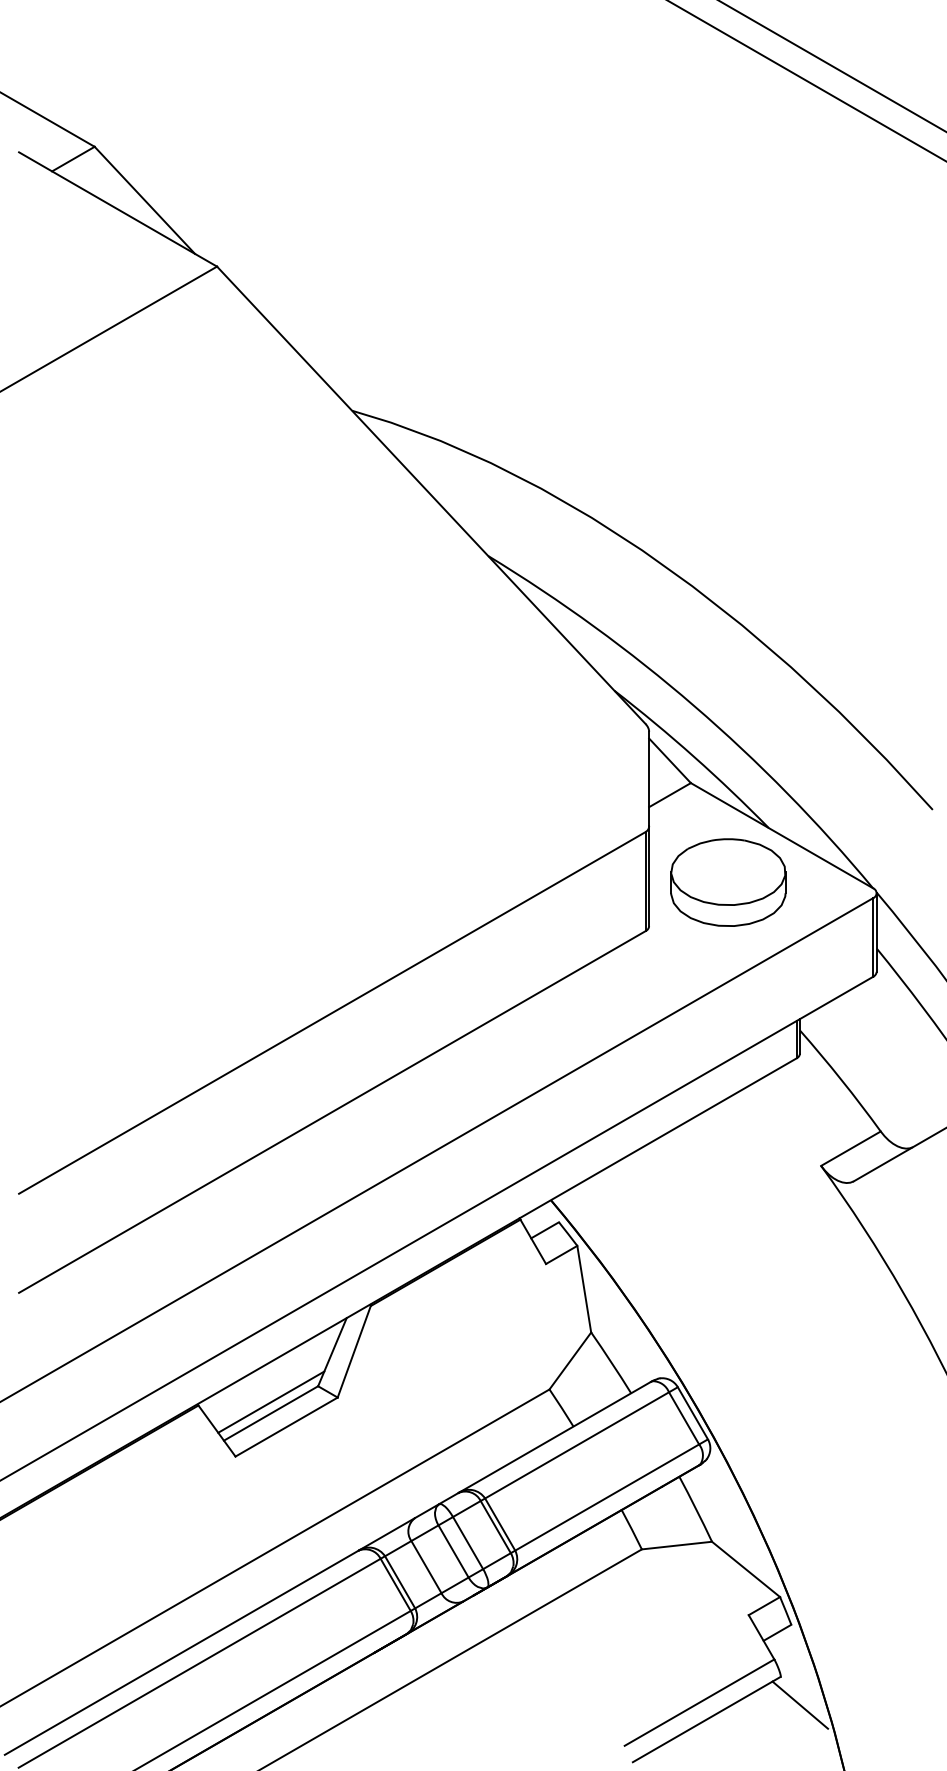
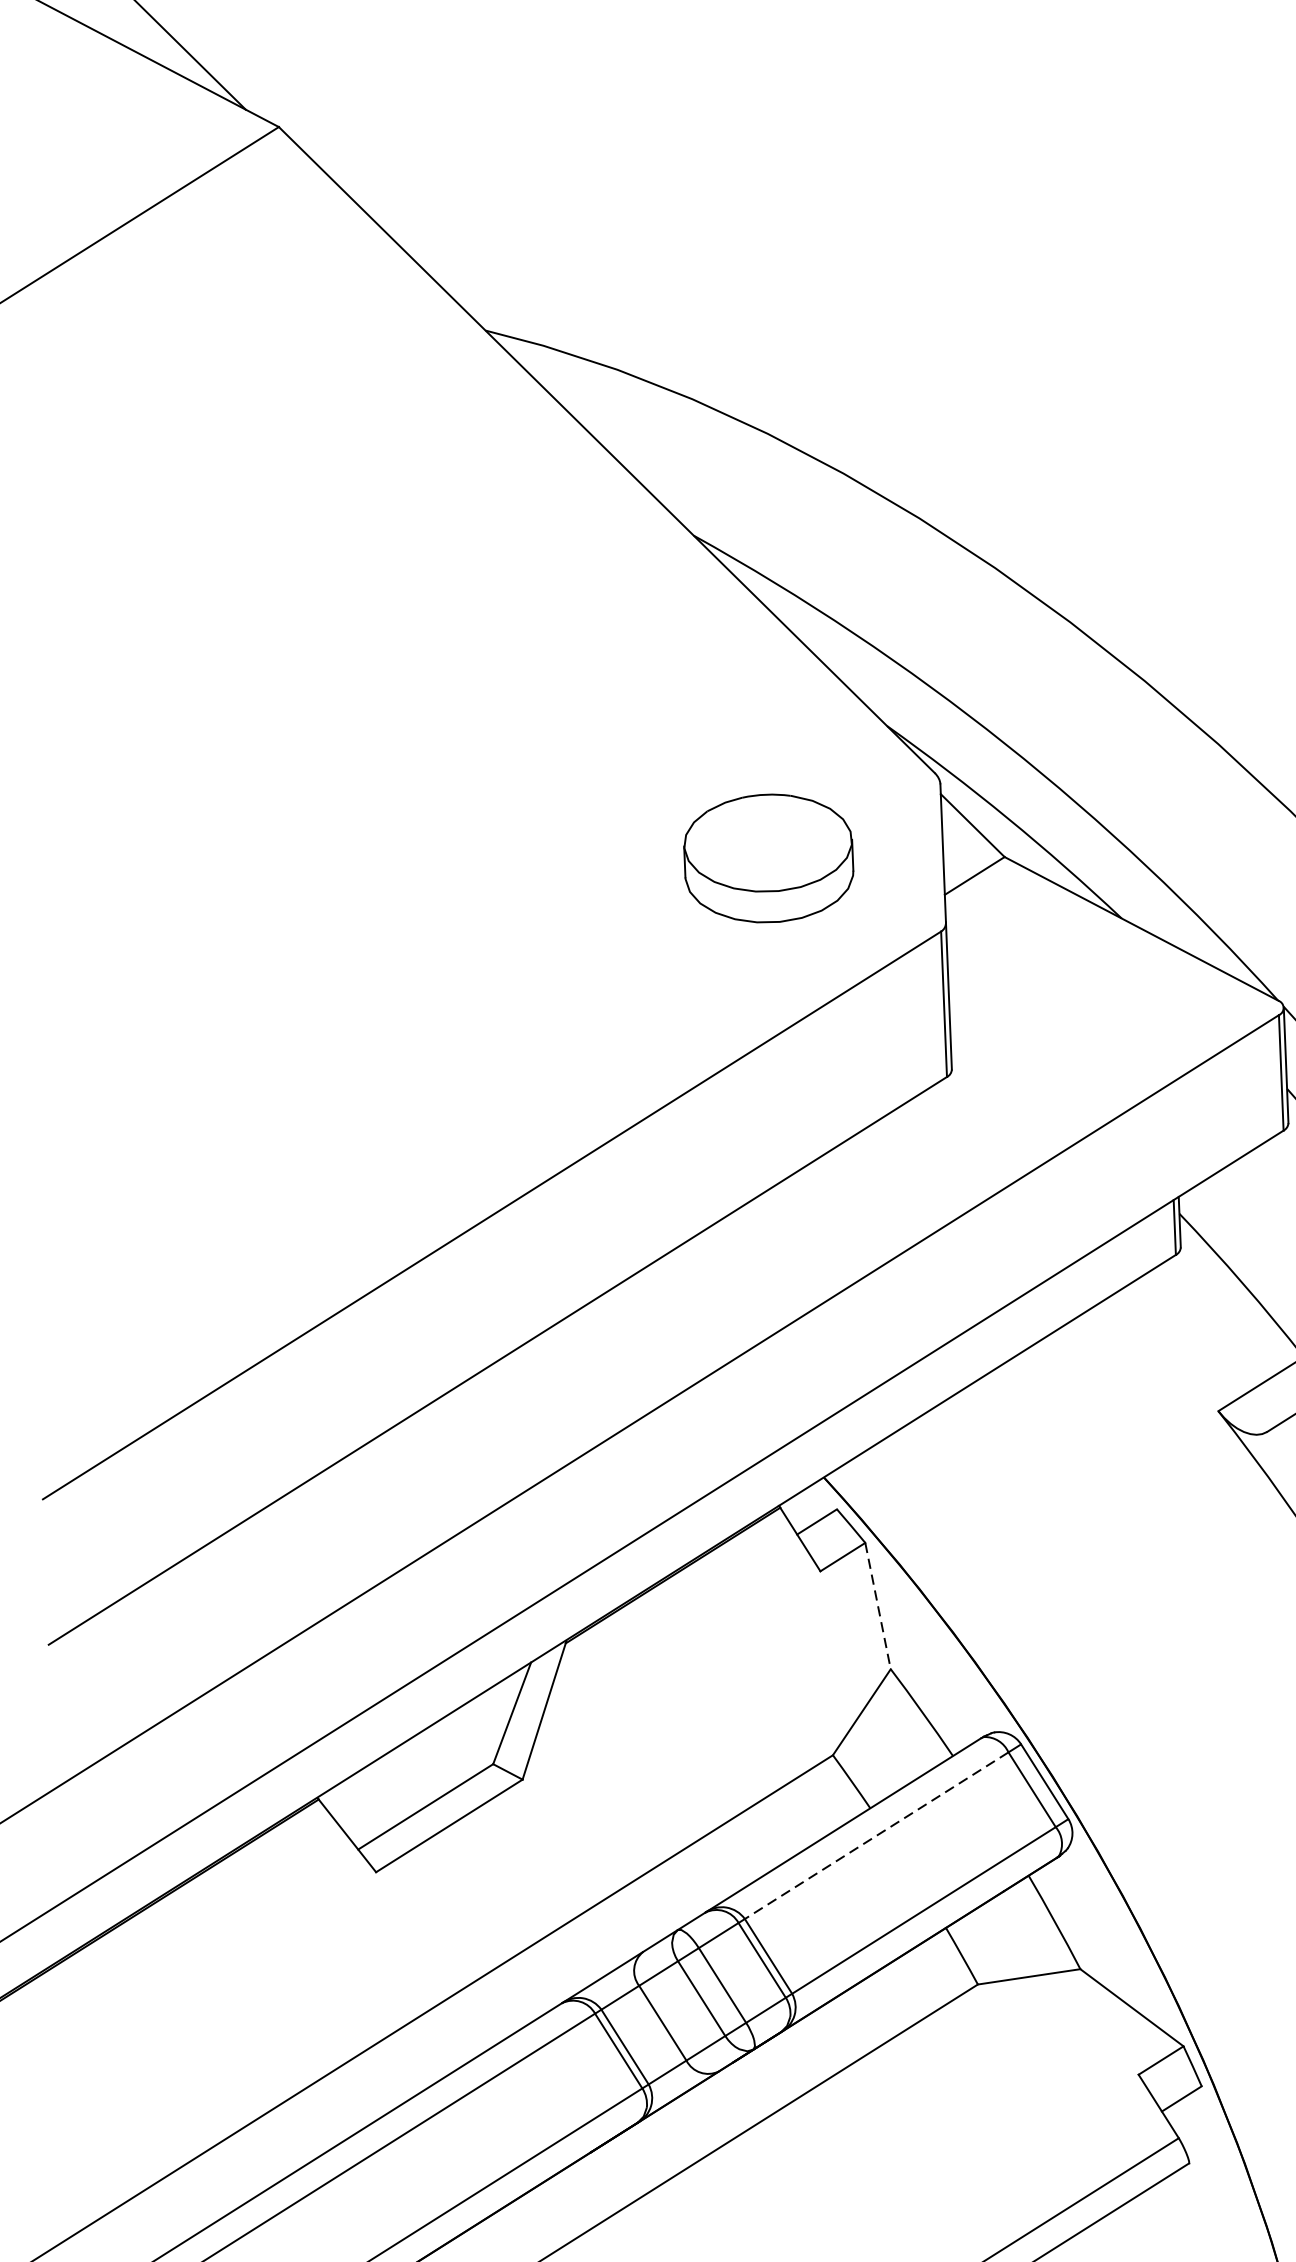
part: (728, 882) -> (768, 858), moved
line: (584, 1289) -> (878, 1606), solid -> dashed
line: (271, 1401) -> (425, 1789), removed
line: (576, 1445) -> (875, 1835), solid -> dashed
line: (800, 1704) -> (1219, 2202), removed

